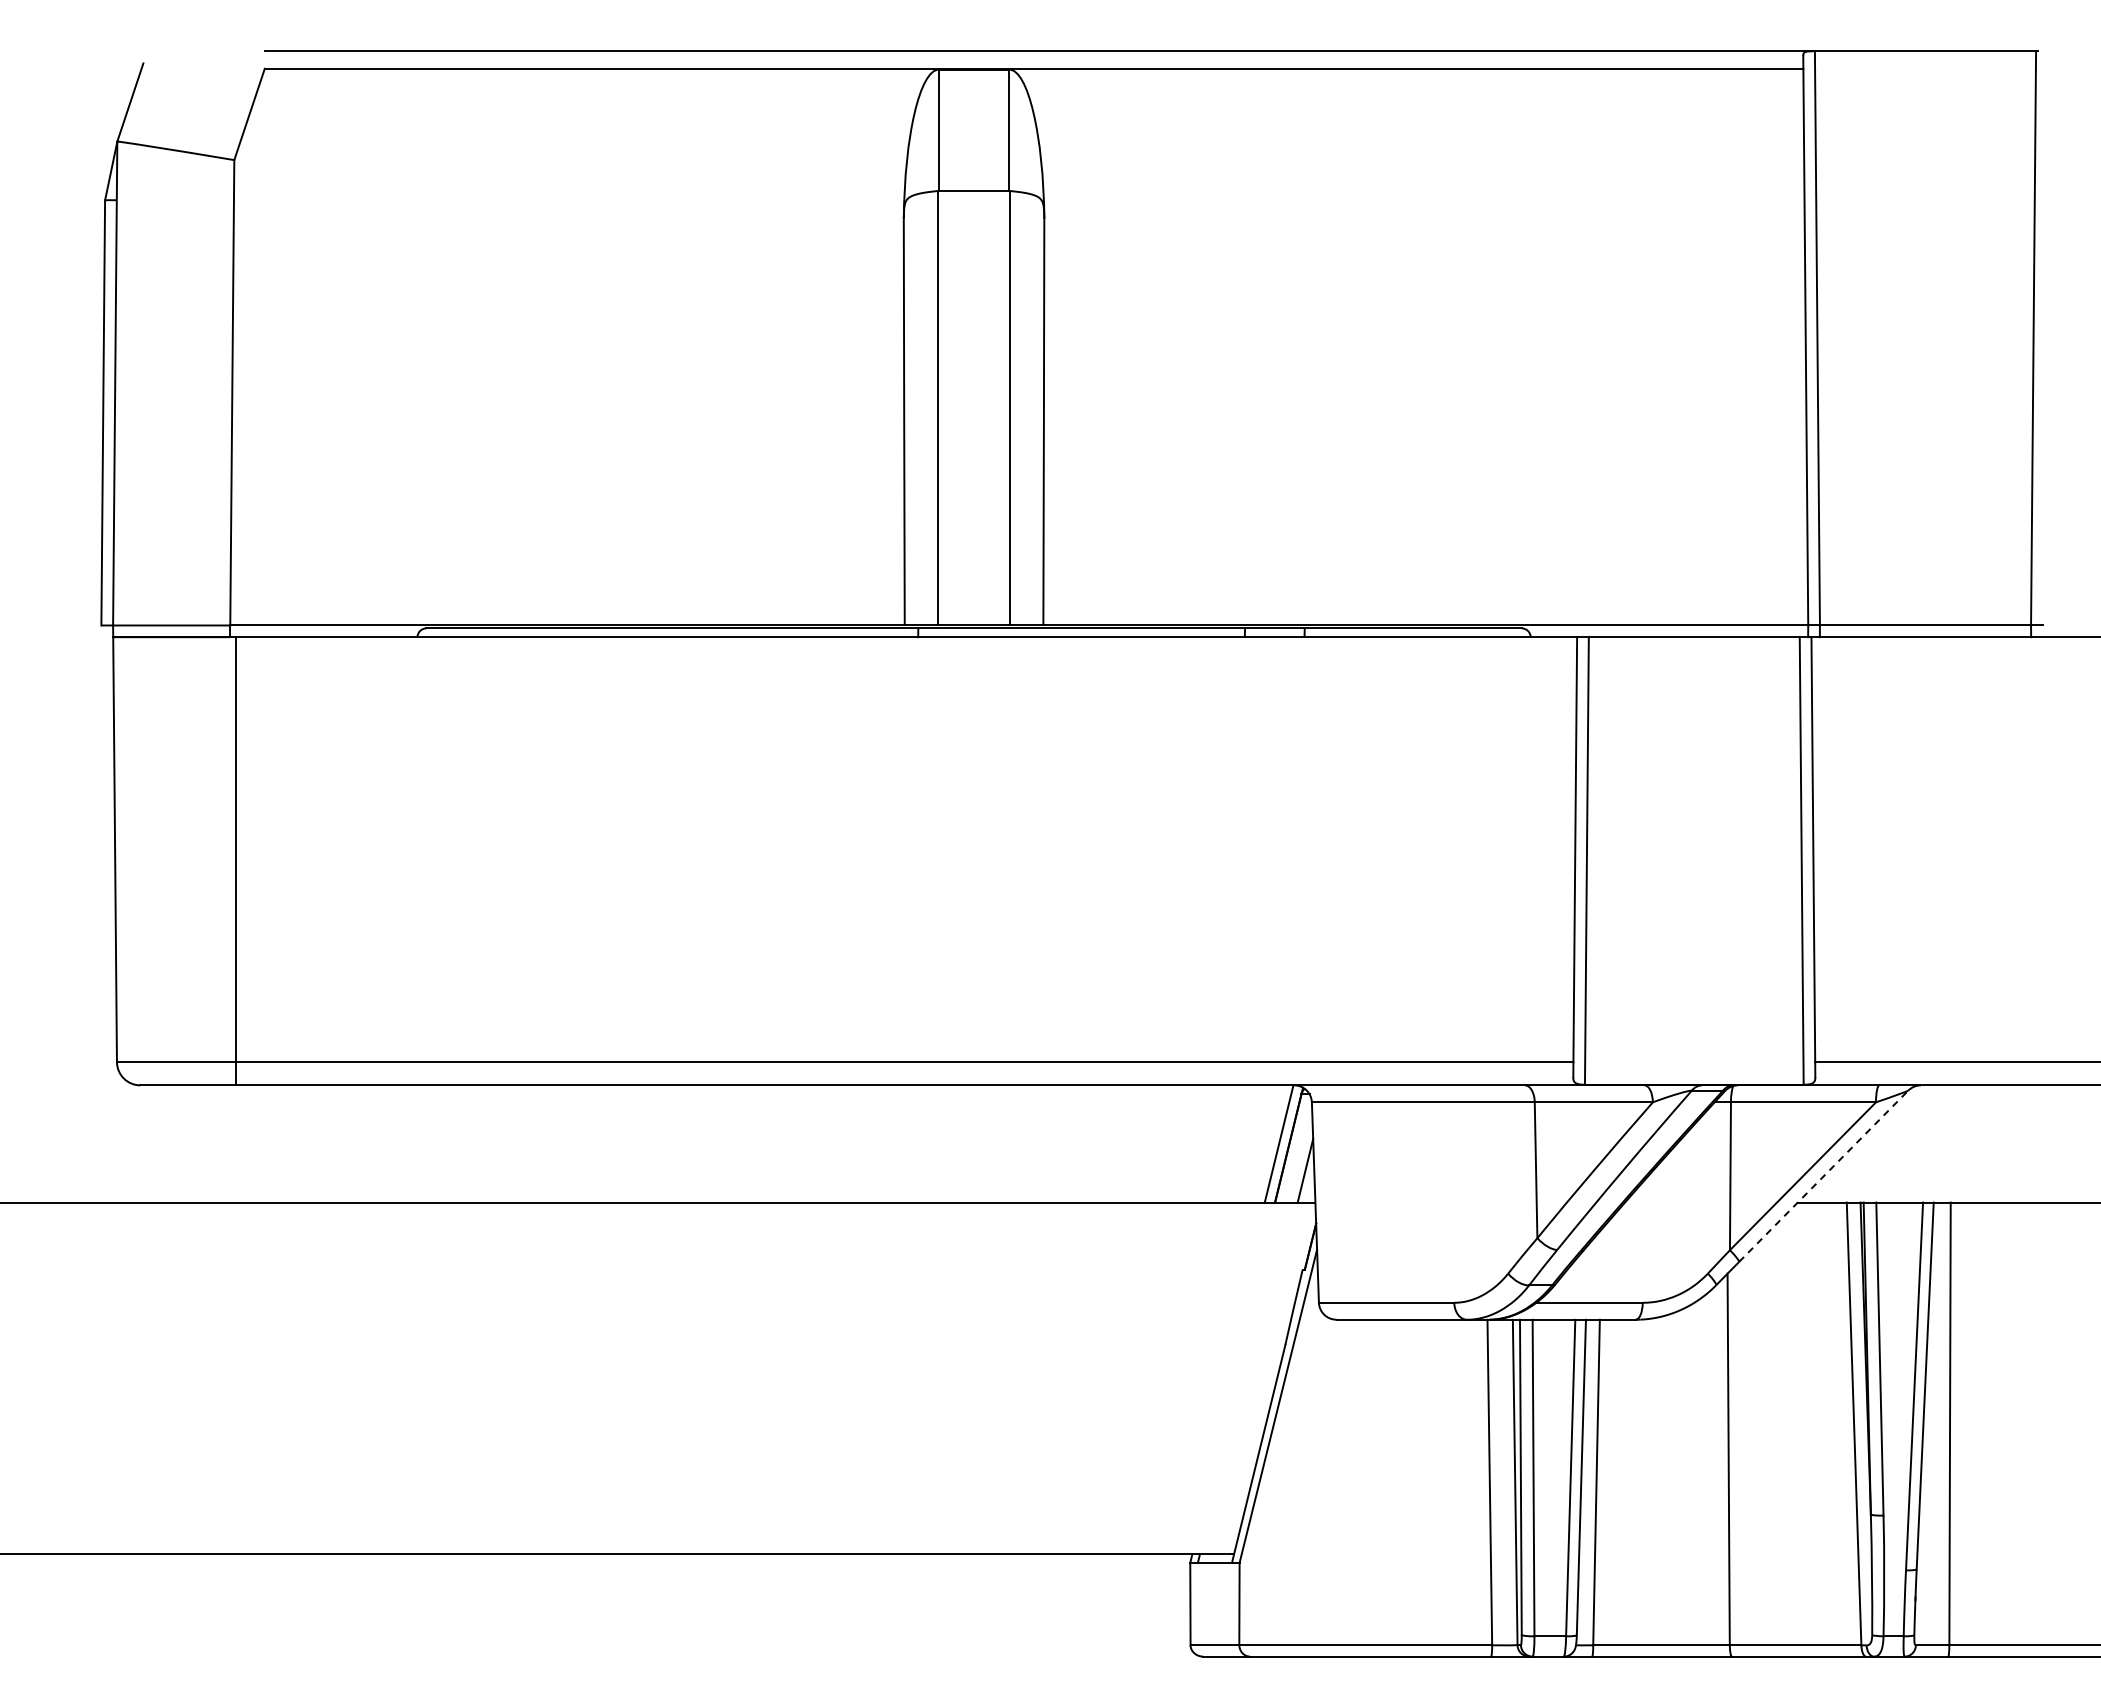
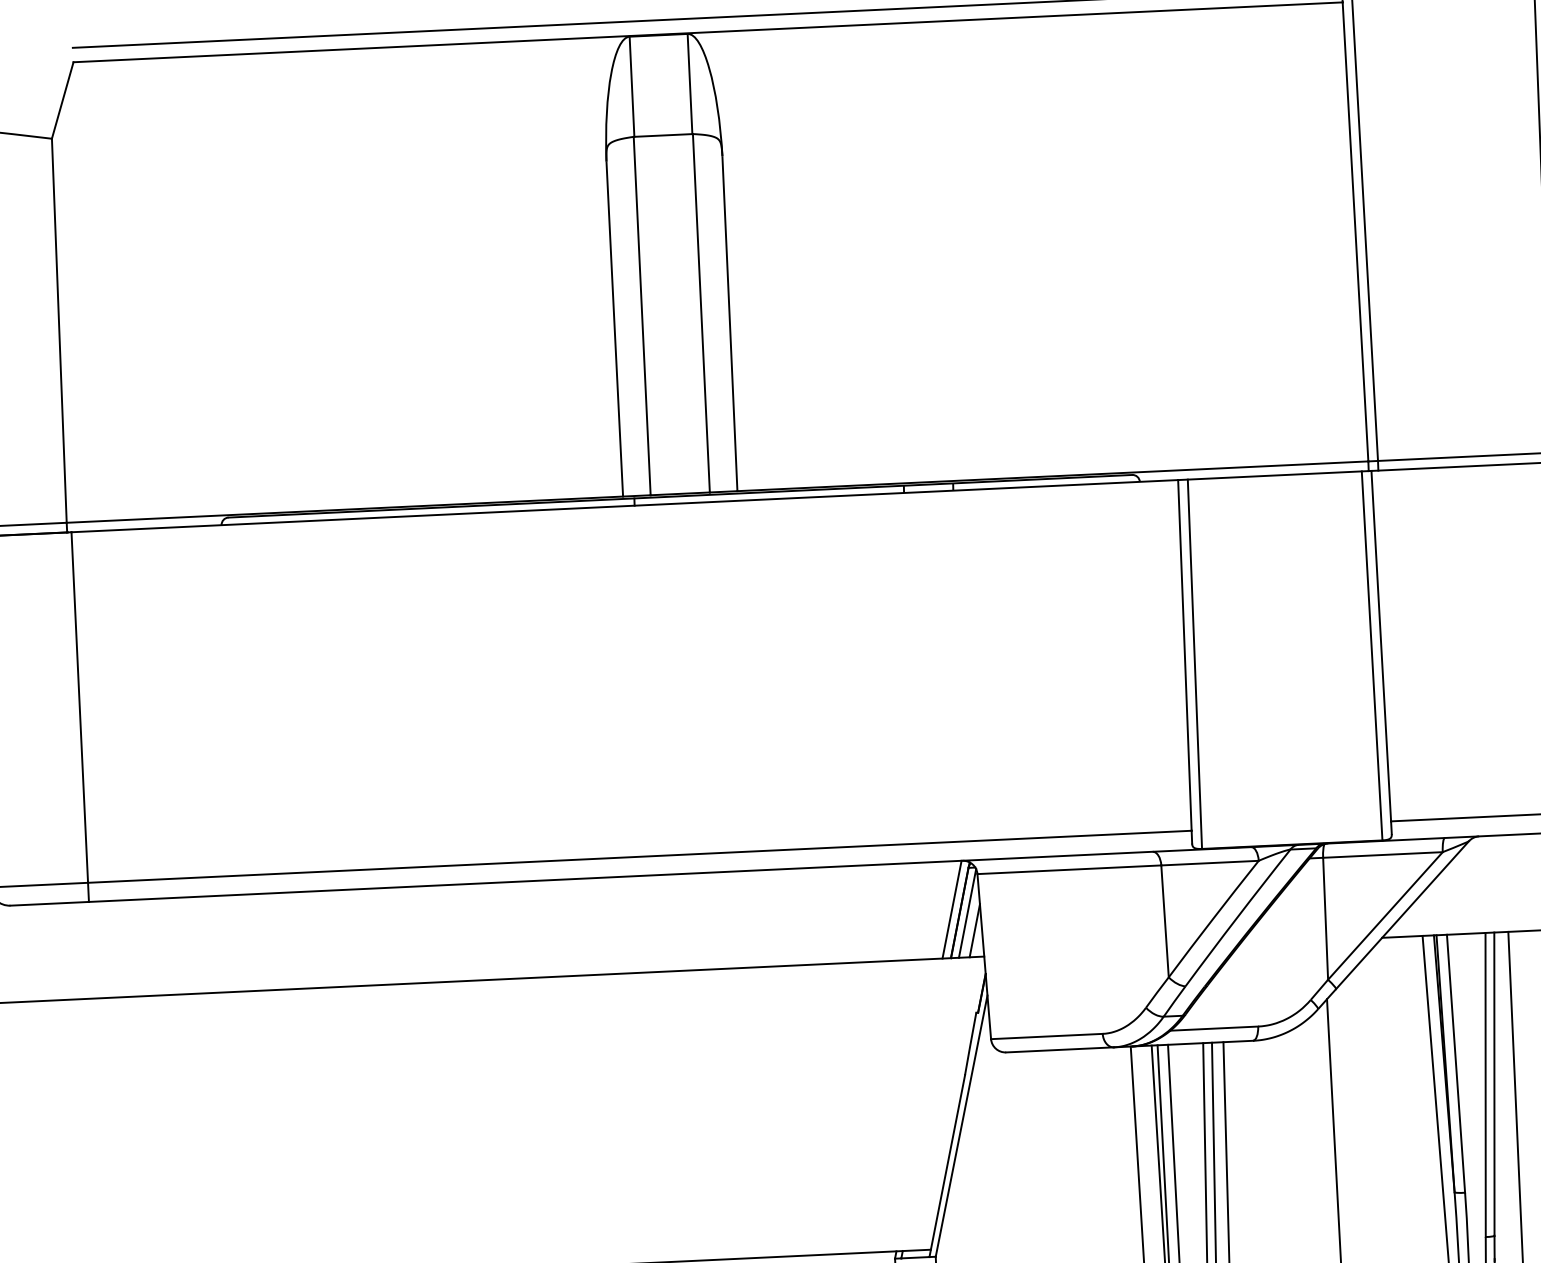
line: (1297, 1149) -> (967, 913), added
line: (1824, 1175) -> (1403, 914), dashed -> solid

